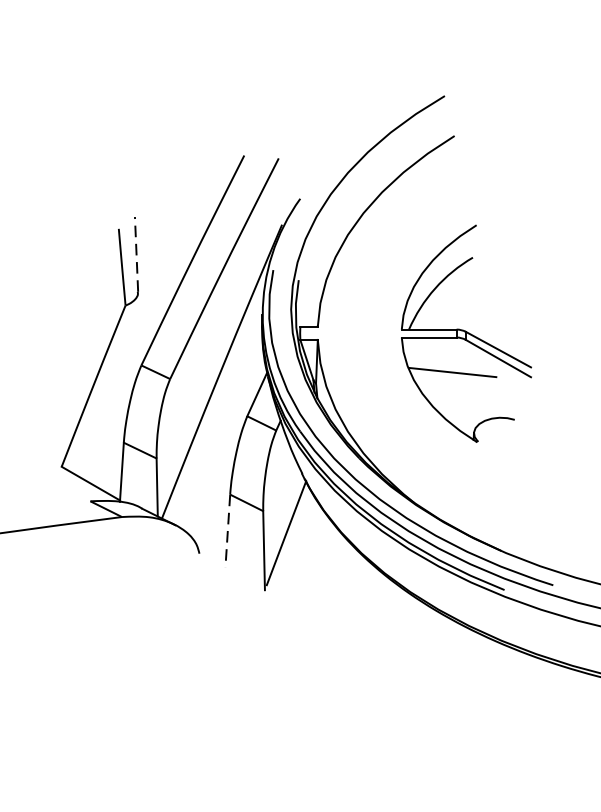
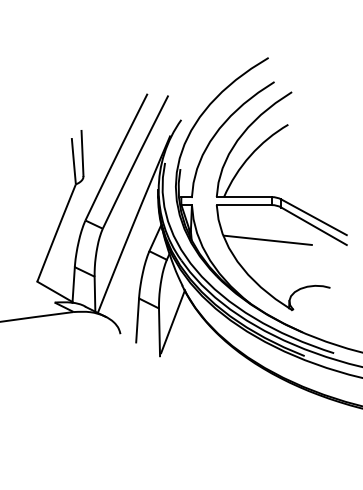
line: (136, 254) -> (82, 153), dashed -> solid
part: (466, 333) -> (281, 201), size x1.67
line: (227, 531) -> (137, 320), dashed -> solid

